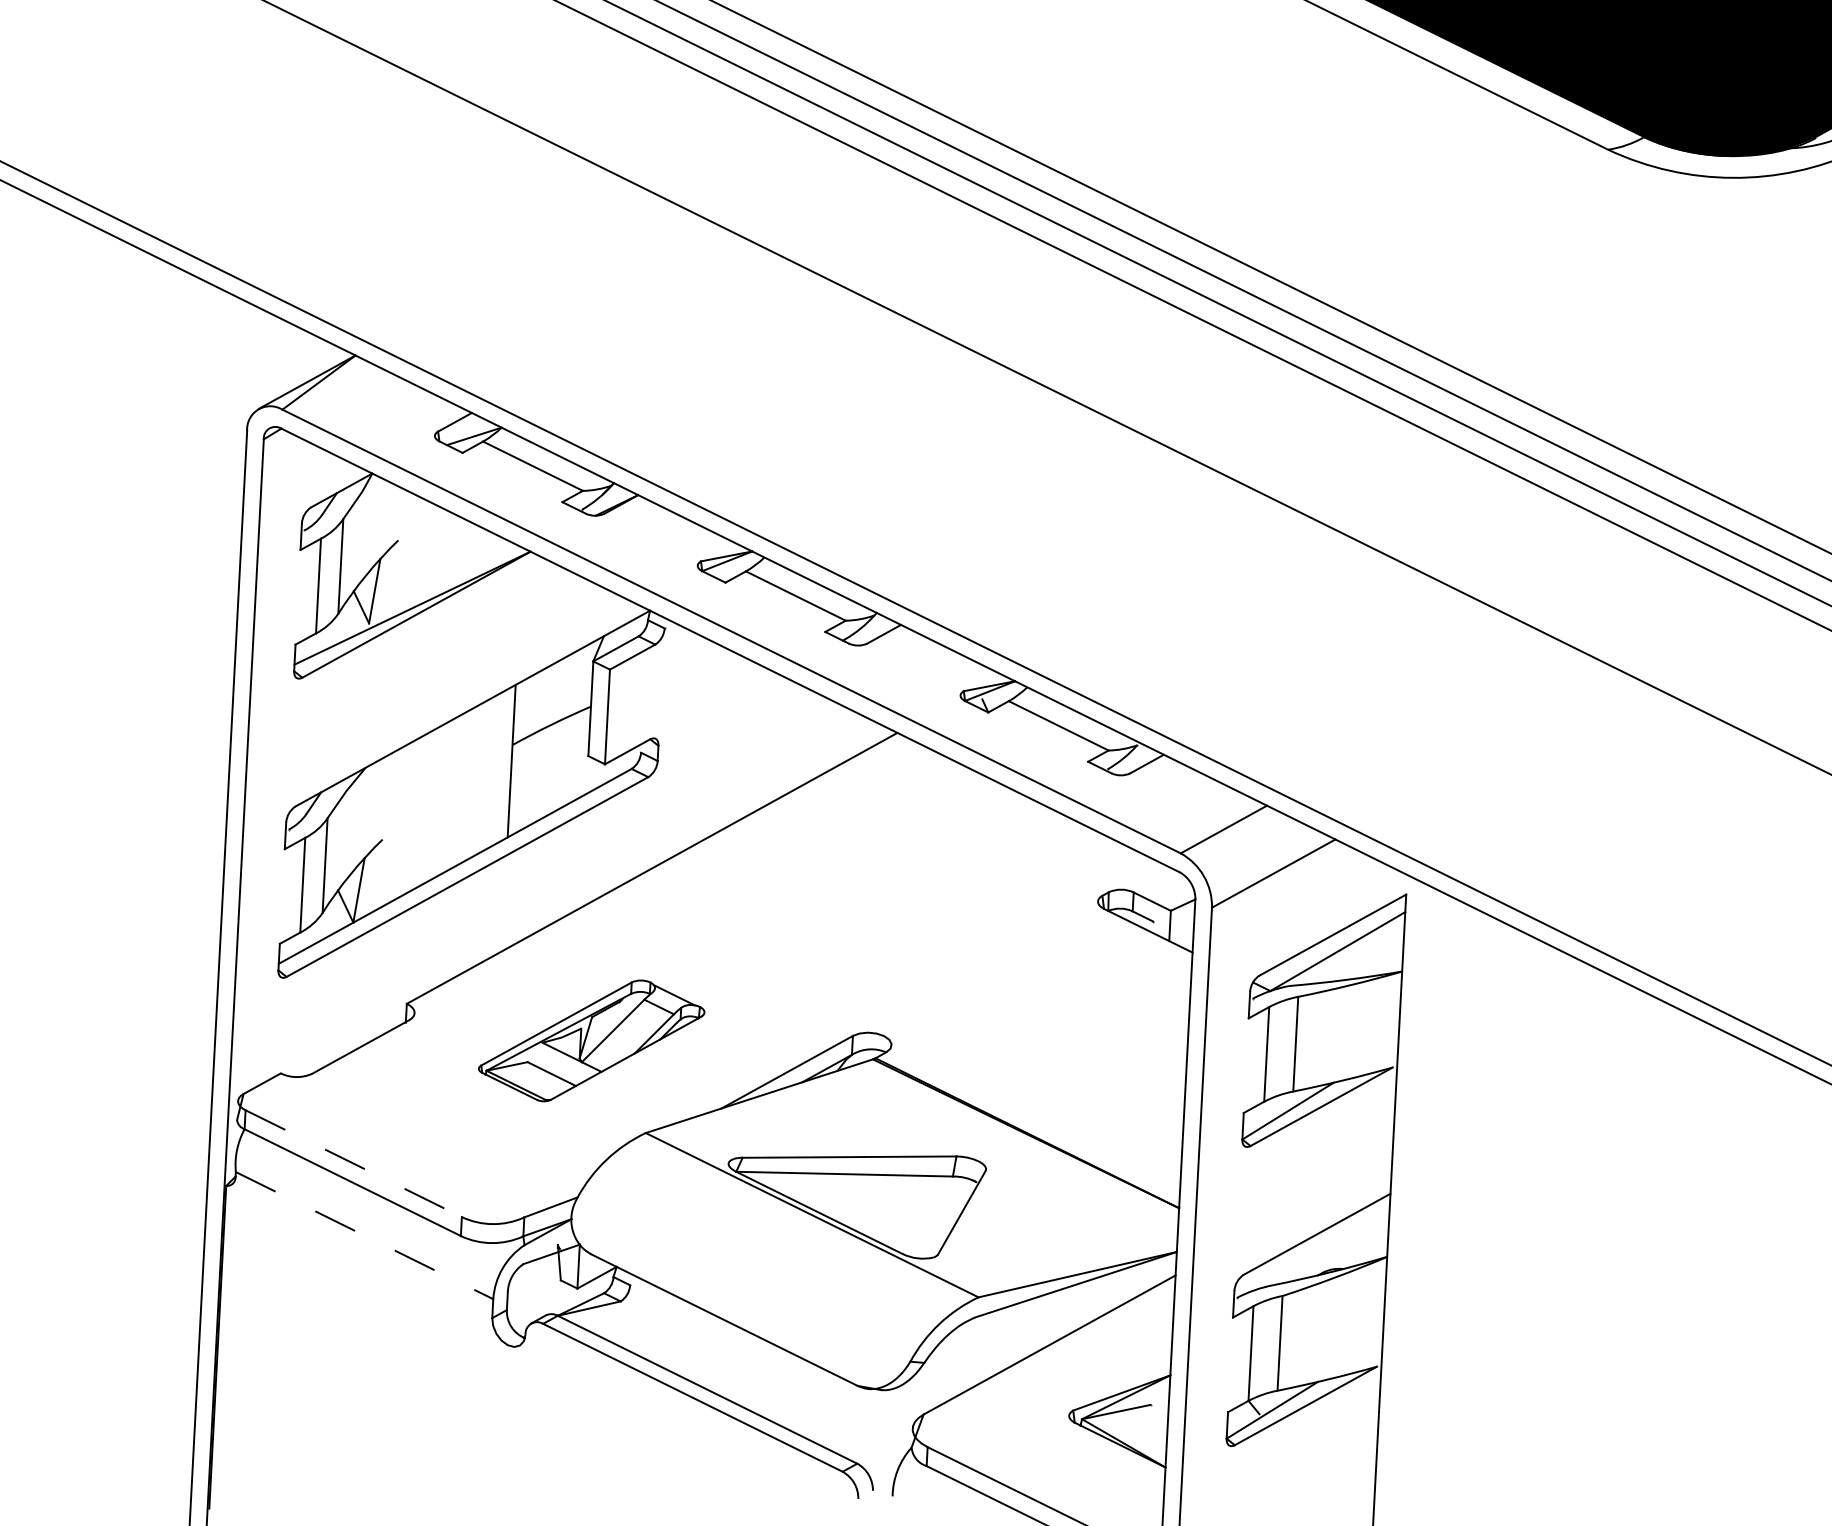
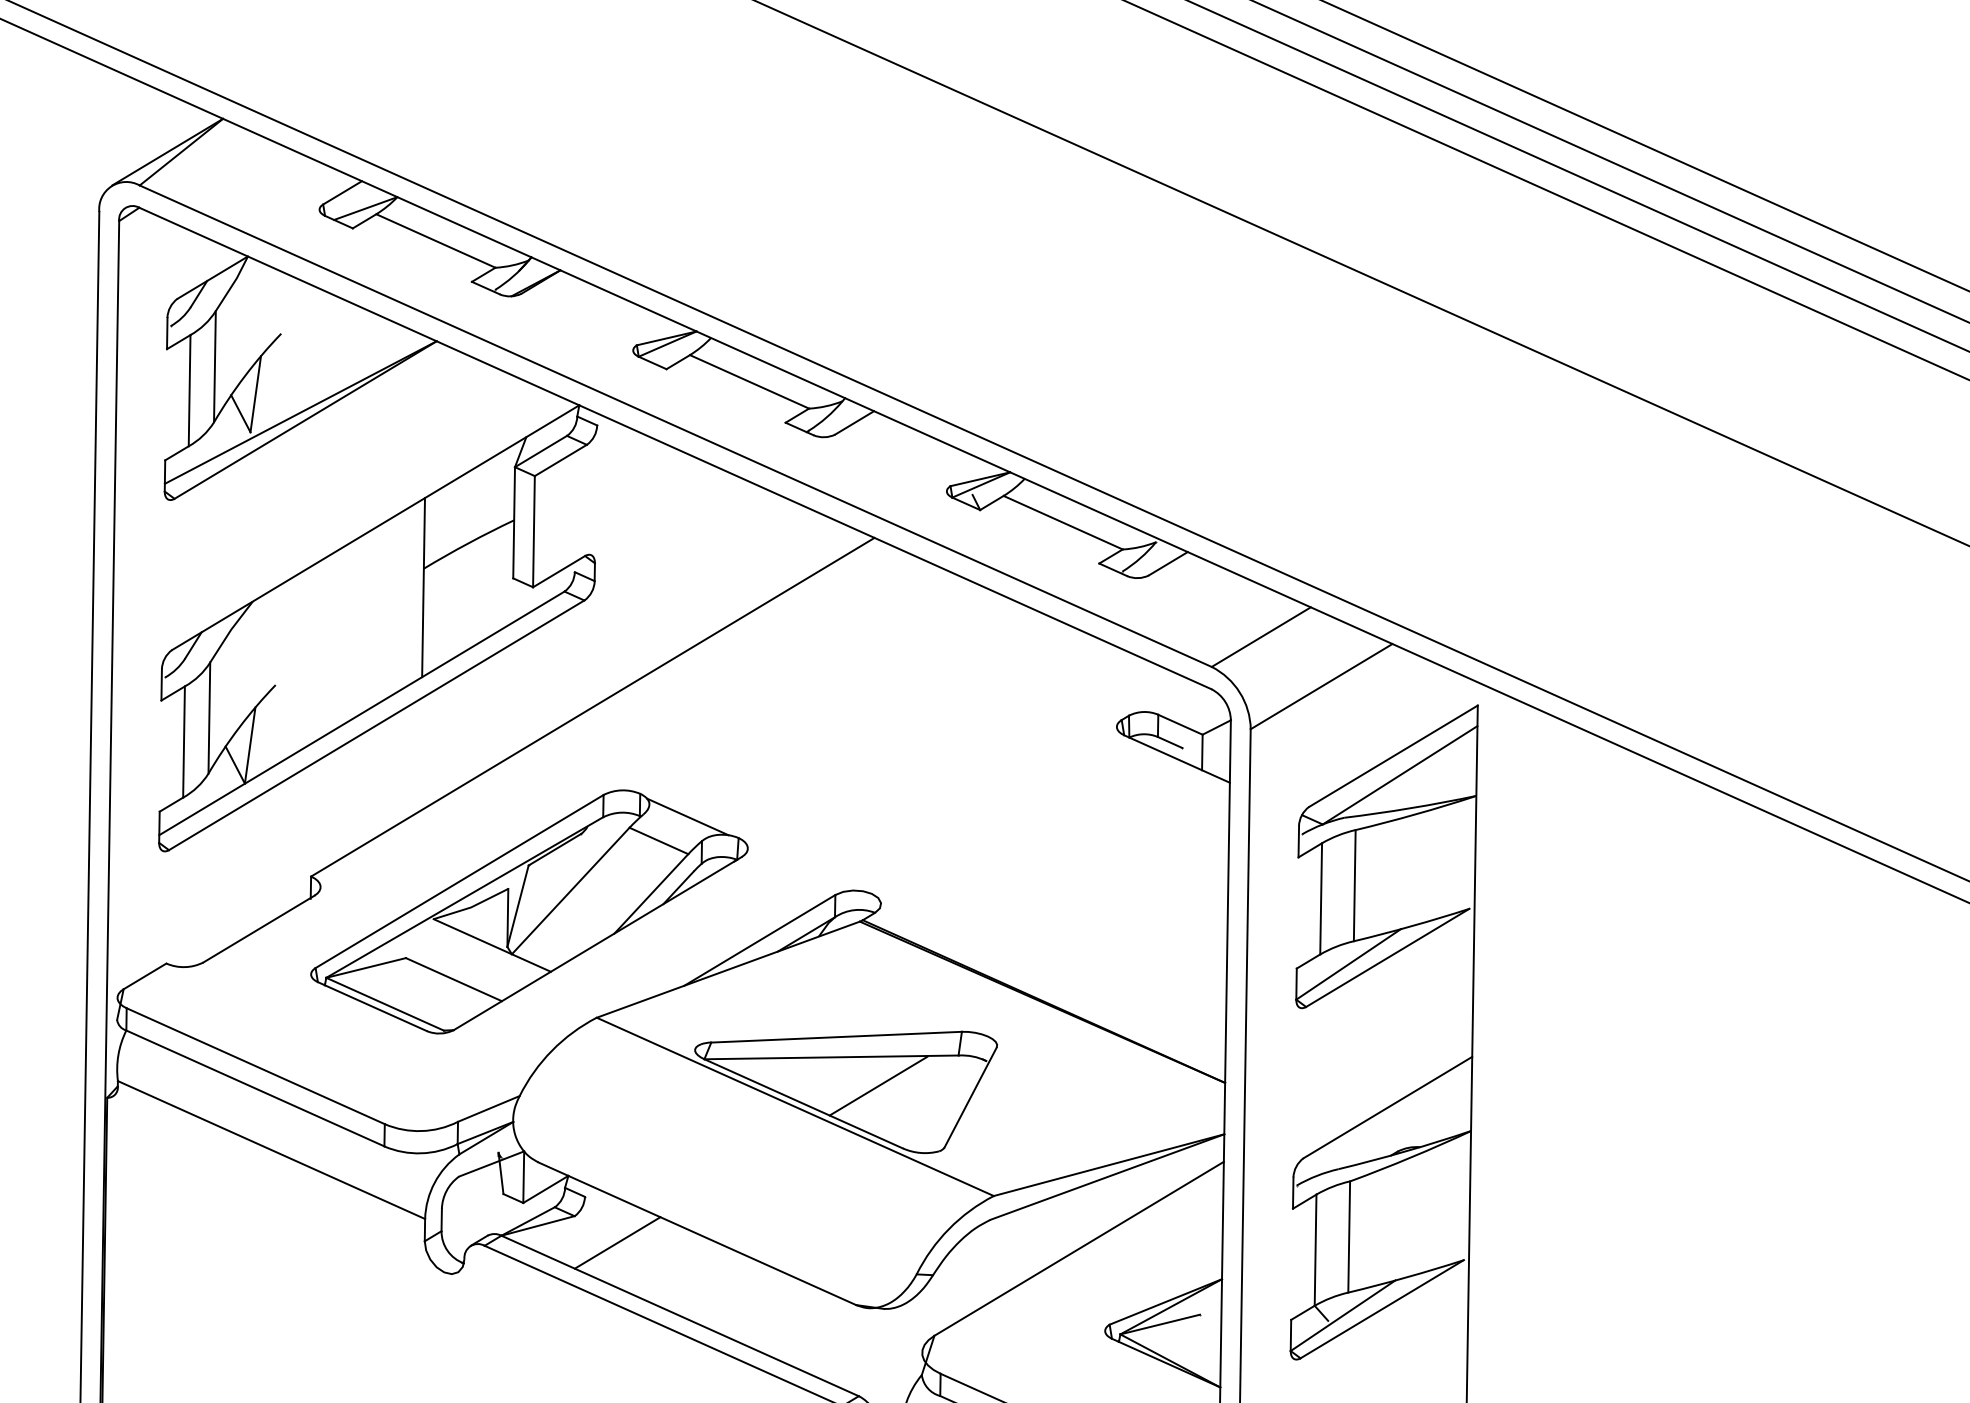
part: (591, 1040) -> (529, 911), size x1.67
line: (353, 1163) -> (255, 1065), dashed -> solid
line: (883, 1199) -> (878, 1085), added
line: (364, 1235) -> (271, 1149), dashed -> solid
line: (656, 1325) -> (617, 1242), added

